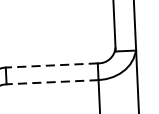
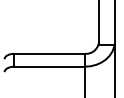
line: (50, 65) -> (48, 53), dashed -> solid
line: (51, 81) -> (48, 66), dashed -> solid

